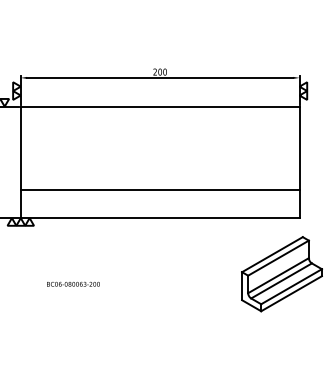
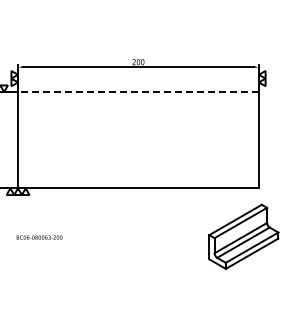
line: (160, 107) -> (138, 92), solid -> dashed
line: (160, 190) -> (138, 164), removed
text: (73, 284) -> (39, 237), moved

